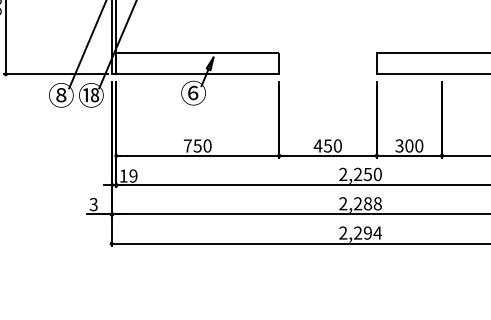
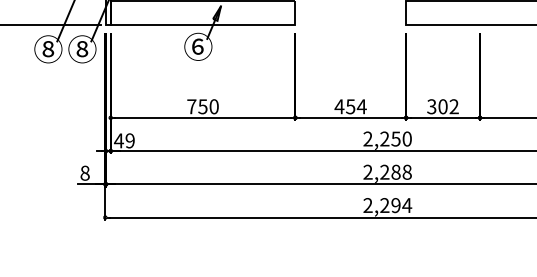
text: (91, 95) -> (82, 49), ⑱ -> ⑧
text: (337, 145) -> (361, 106), 450 -> 454
text: (419, 145) -> (454, 106), 300 -> 302
text: (123, 175) -> (118, 140), 19 -> 49
text: (93, 204) -> (84, 173), 3 -> 8

